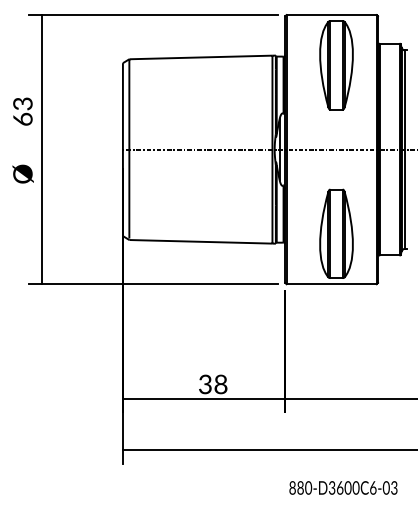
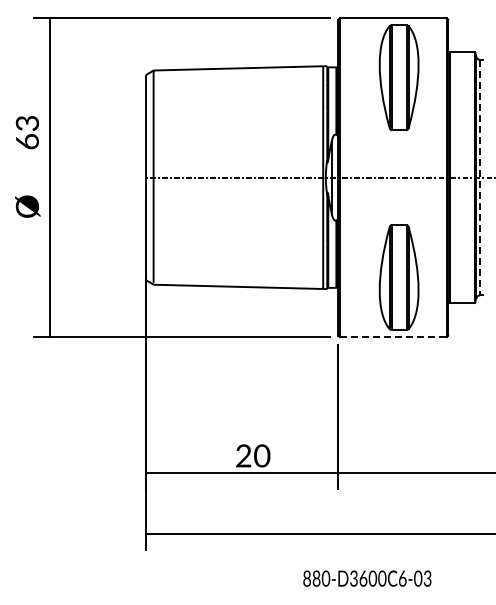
line: (405, 149) -> (480, 177), solid -> dashed
line: (331, 284) -> (393, 337), solid -> dashed
text: (213, 384) -> (253, 456), 38 -> 20
text: (343, 487) -> (367, 578), moved

